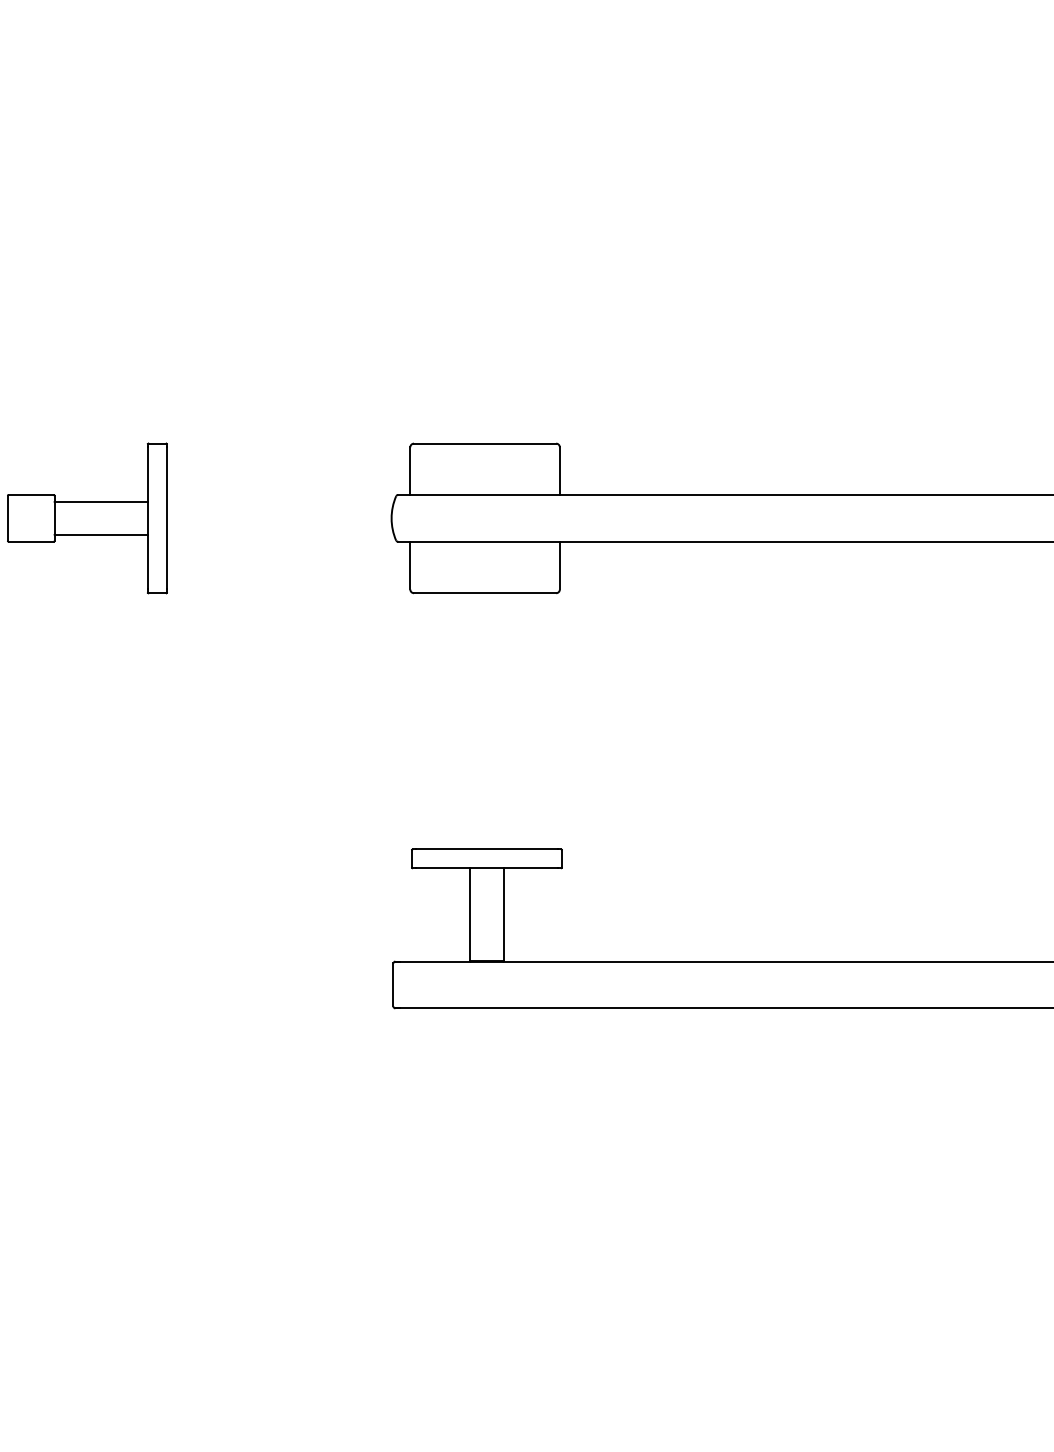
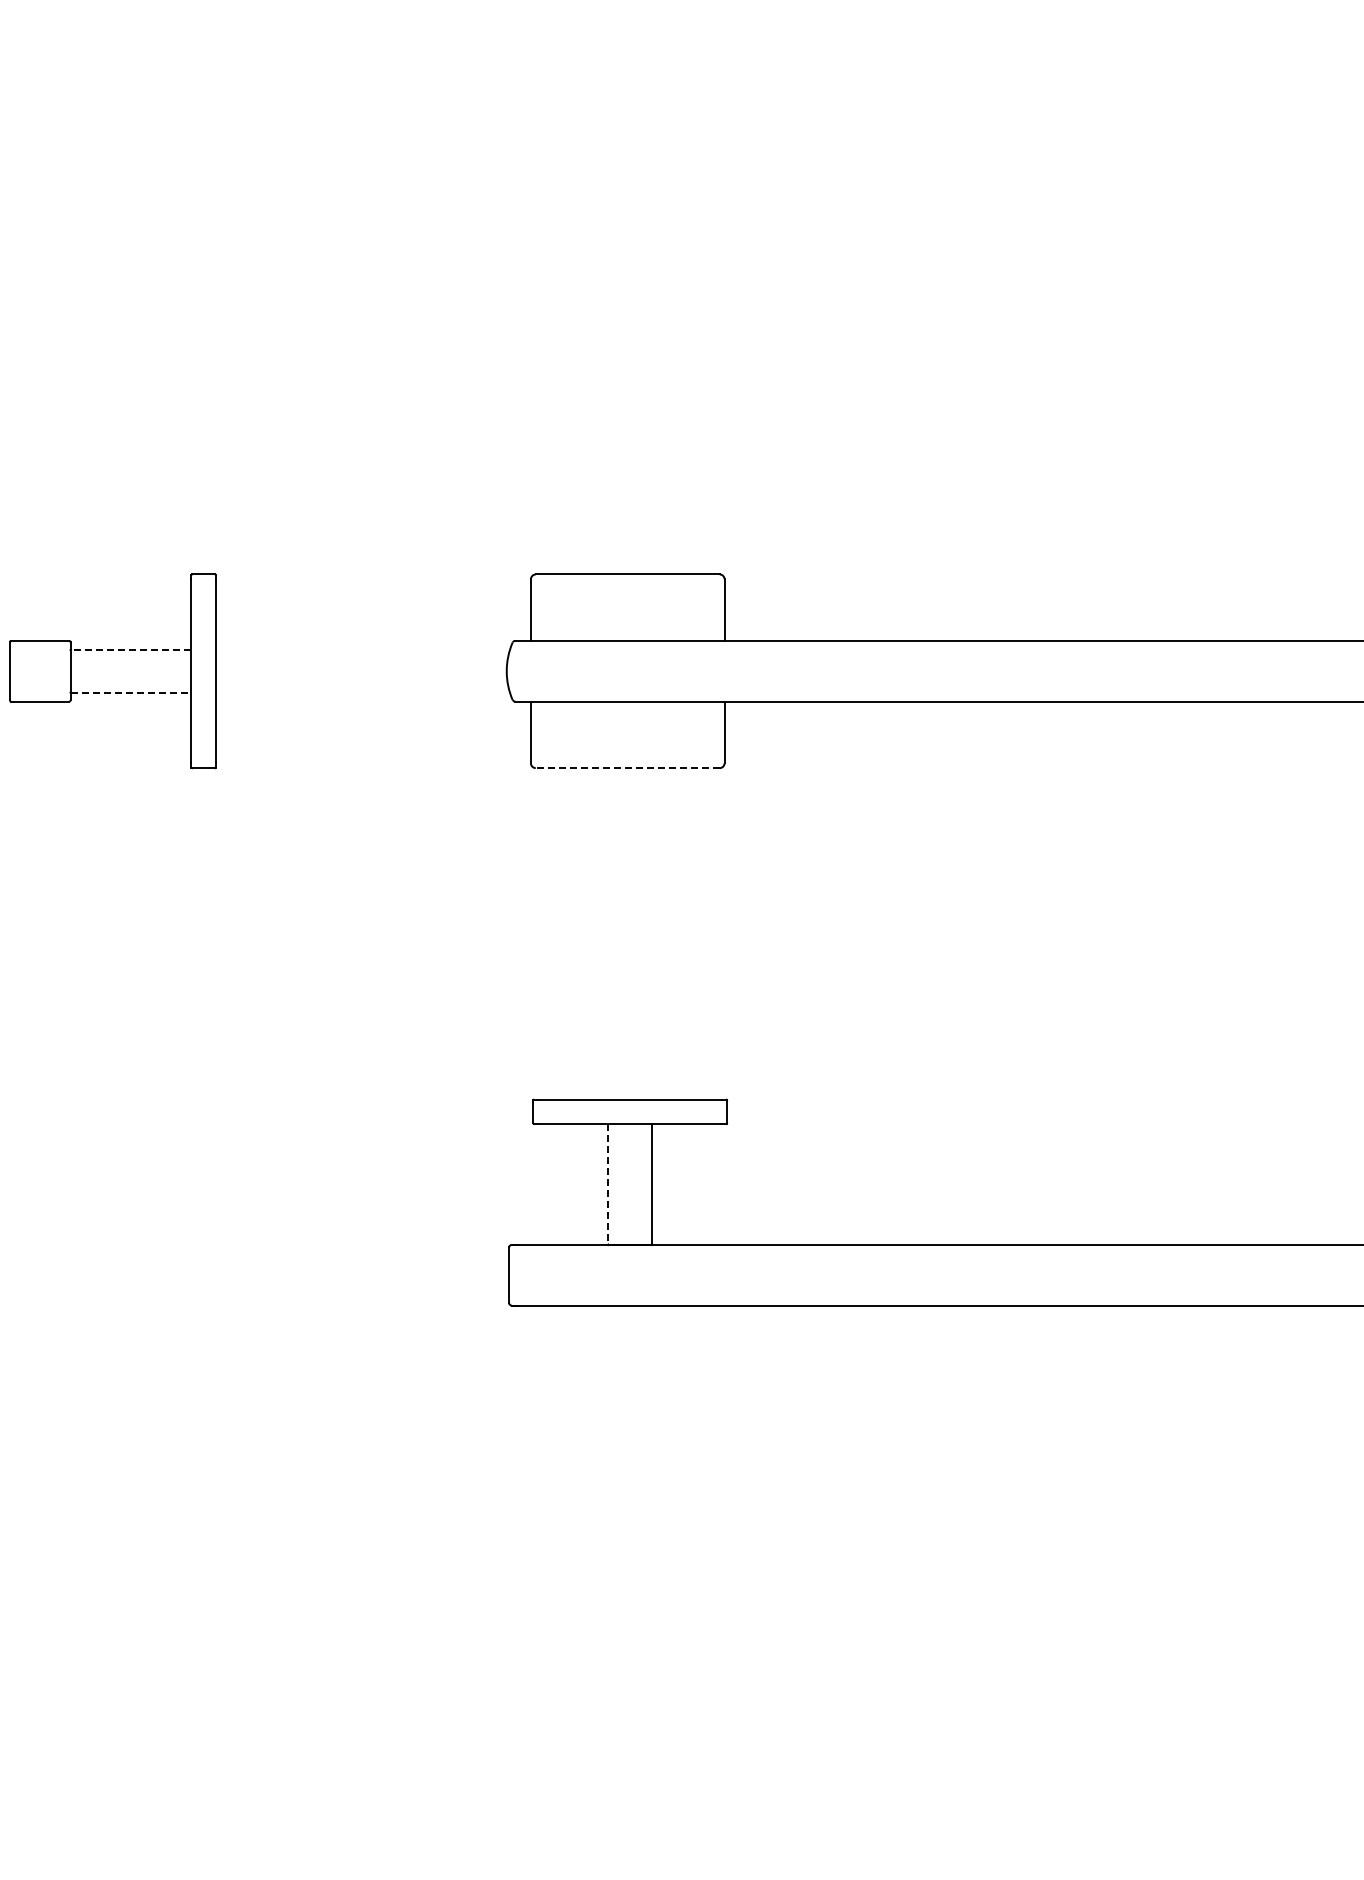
line: (100, 501) -> (130, 649), solid -> dashed
line: (101, 535) -> (131, 693), solid -> dashed
line: (484, 593) -> (627, 768), solid -> dashed
line: (470, 914) -> (608, 1184), solid -> dashed

